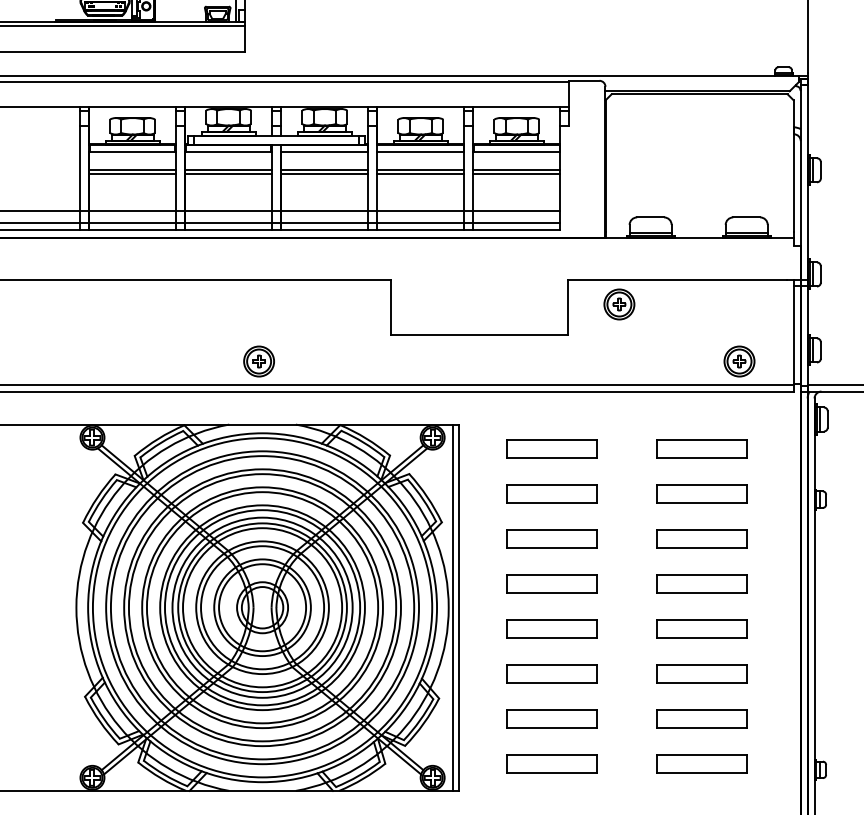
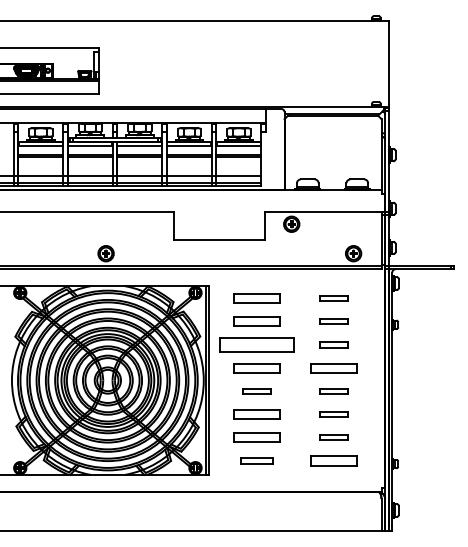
part: (700, 448) -> (333, 298), size x0.6
part: (700, 493) -> (333, 321), size x0.6
part: (551, 537) -> (256, 344), size x1.6
part: (700, 537) -> (333, 344), size x0.6
part: (551, 629) -> (256, 391), size x0.6
part: (700, 629) -> (333, 391), size x0.6
part: (700, 673) -> (333, 414), size x0.6
part: (700, 718) -> (333, 437), size x0.6
part: (551, 762) -> (256, 460), size x0.7

